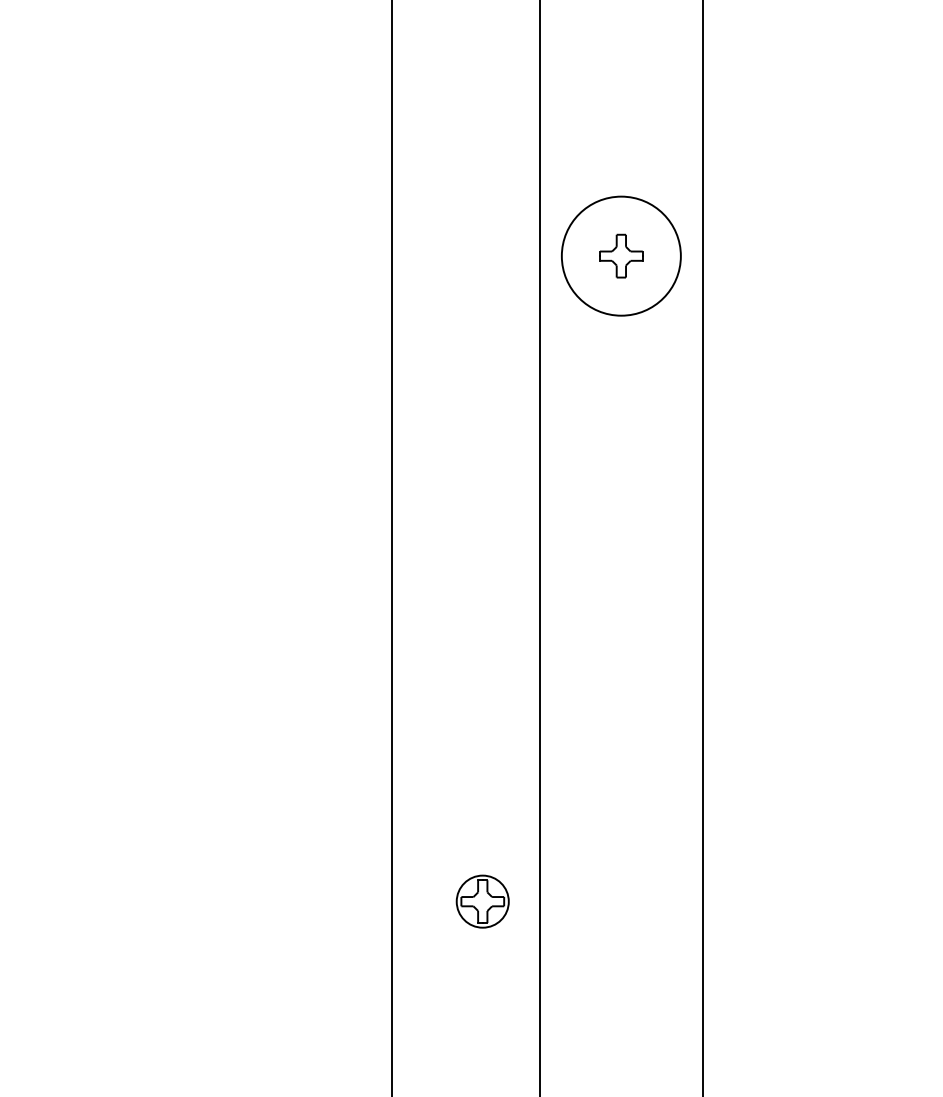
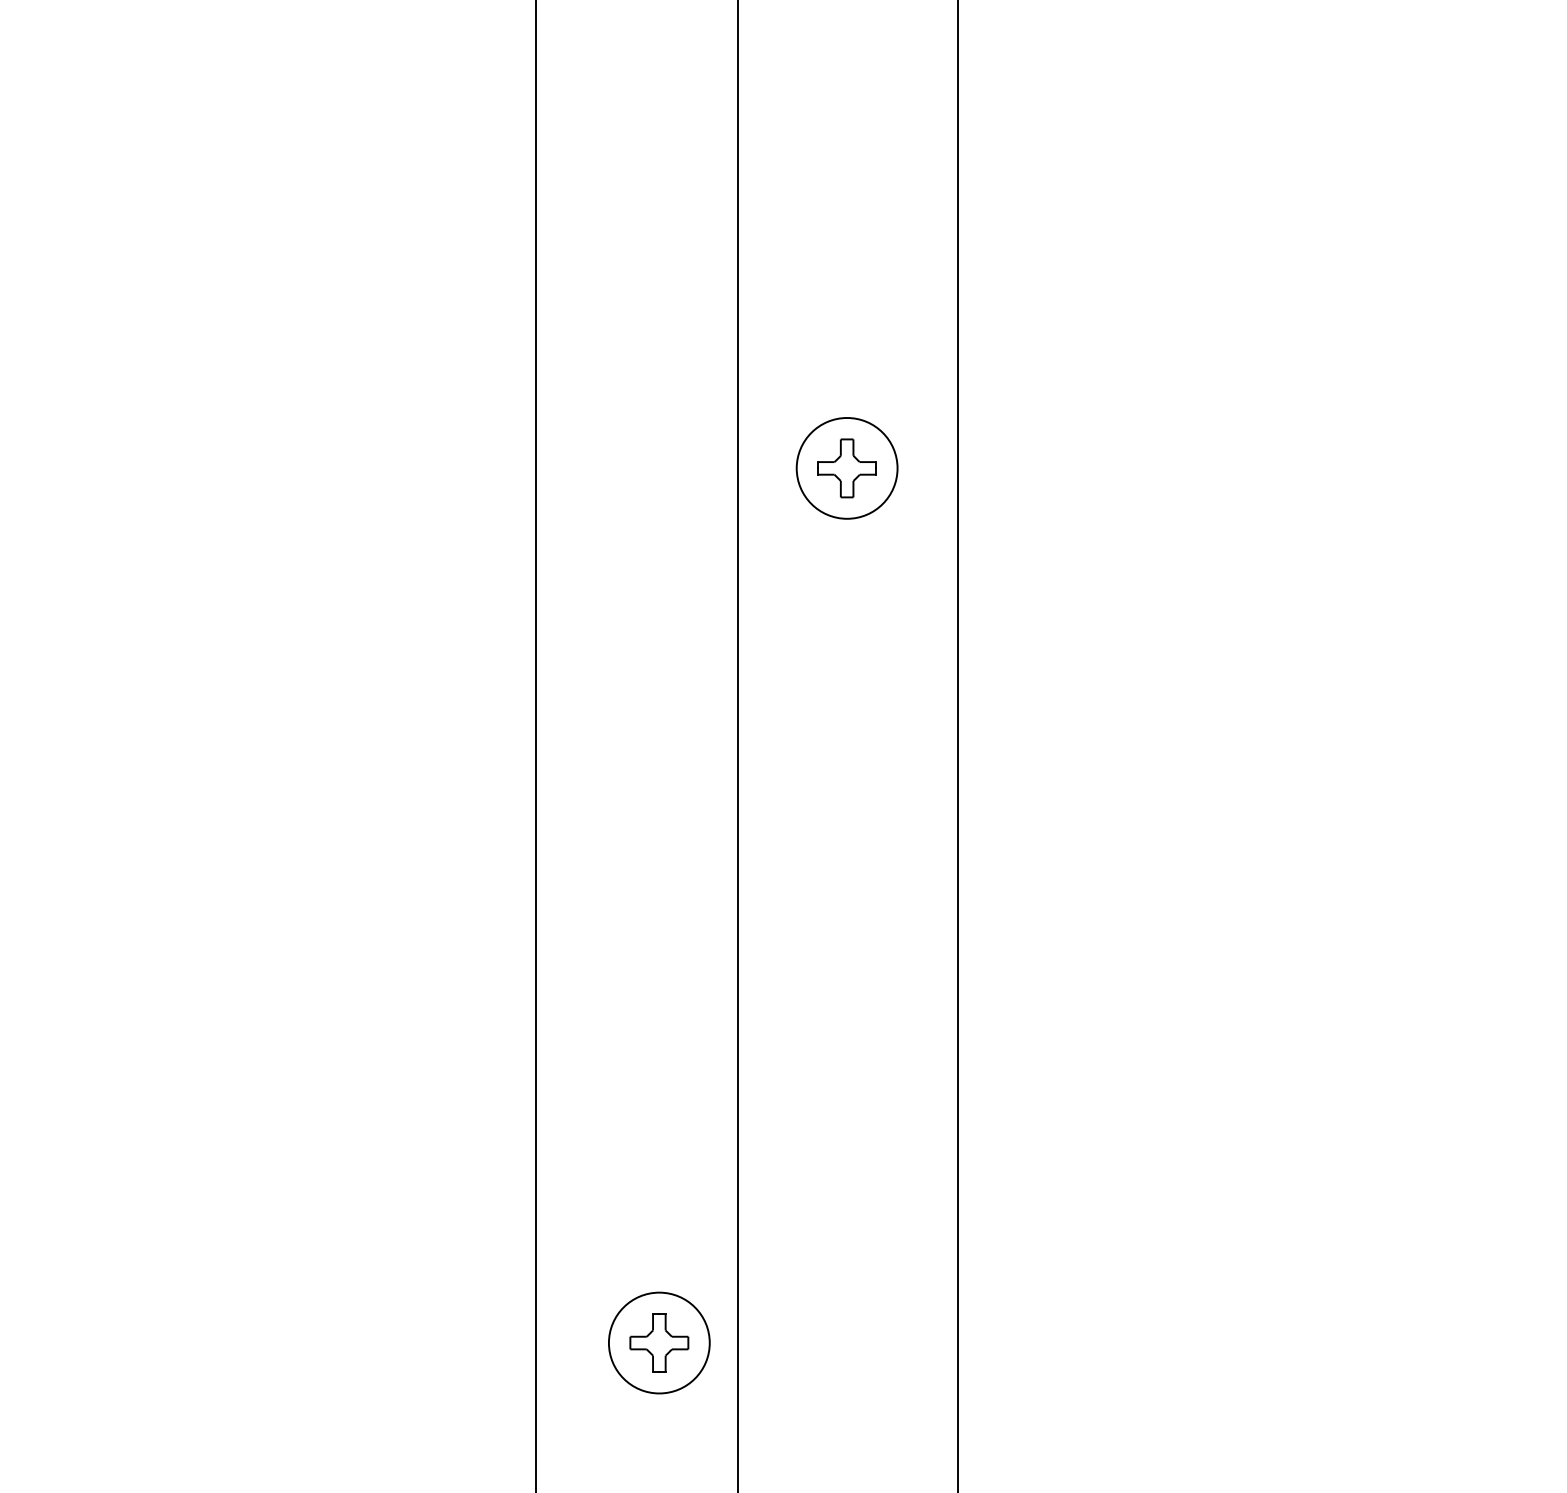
circle: (620, 255) -> (846, 467), size x0.62
circle: (482, 901) -> (658, 1342), size x1.43

